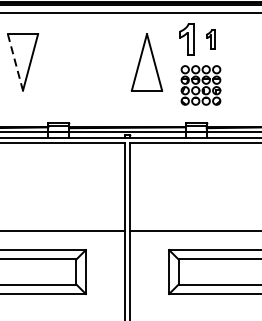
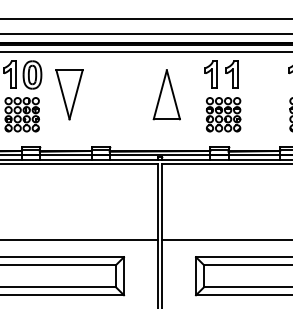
part: (210, 38) -> (231, 74), size x1.67
part: (146, 62) -> (166, 94), moved
line: (15, 63) -> (63, 95), dashed -> solid

